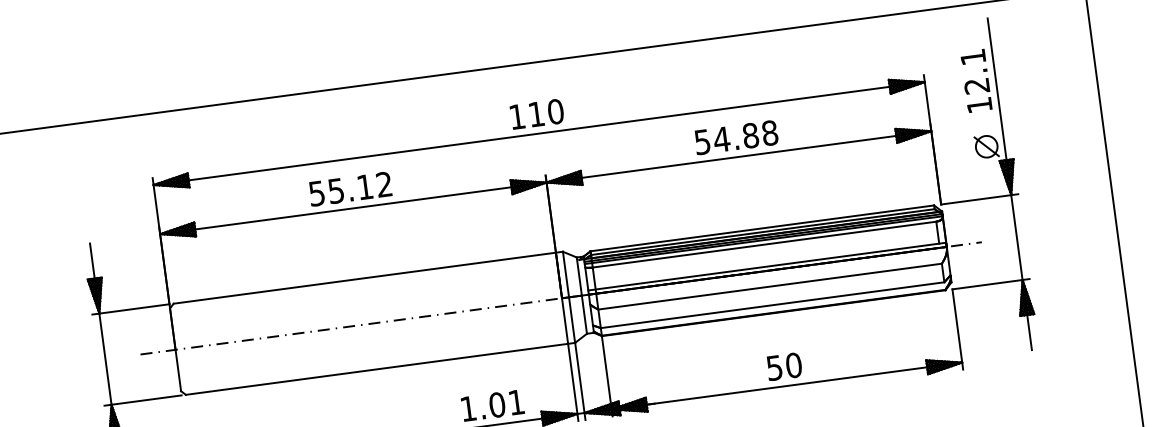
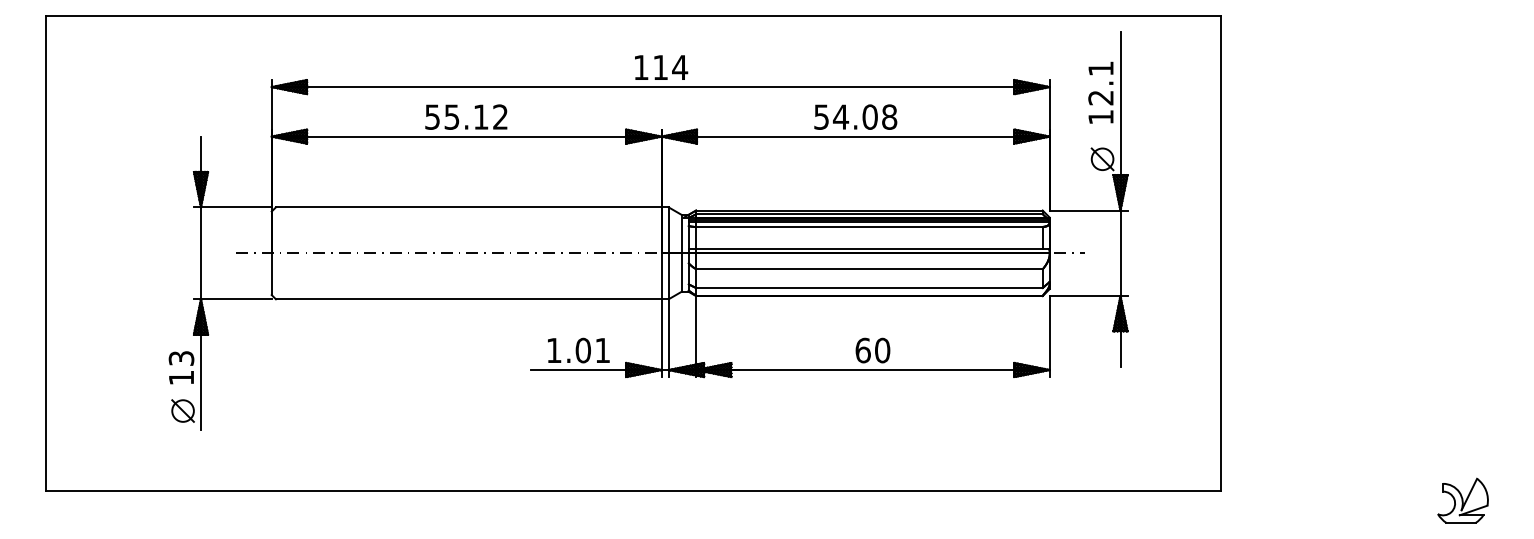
text: (556, 111) -> (680, 67), 110 -> 114
text: (750, 135) -> (869, 116), 54.88 -> 54.08
text: (774, 368) -> (862, 350), 50 -> 60

